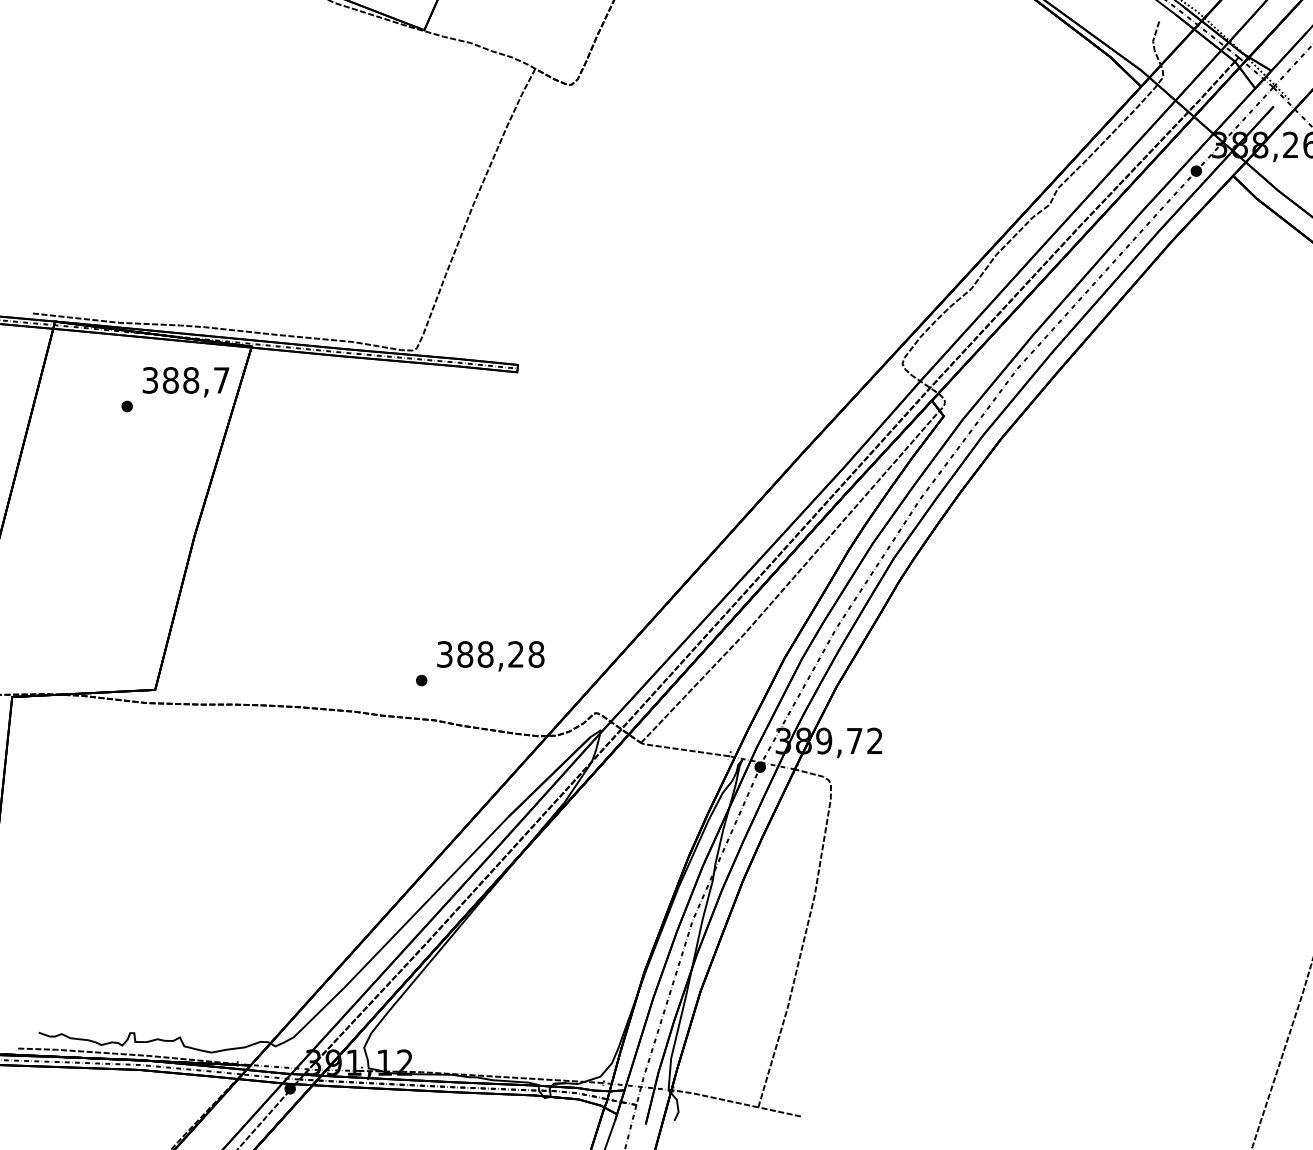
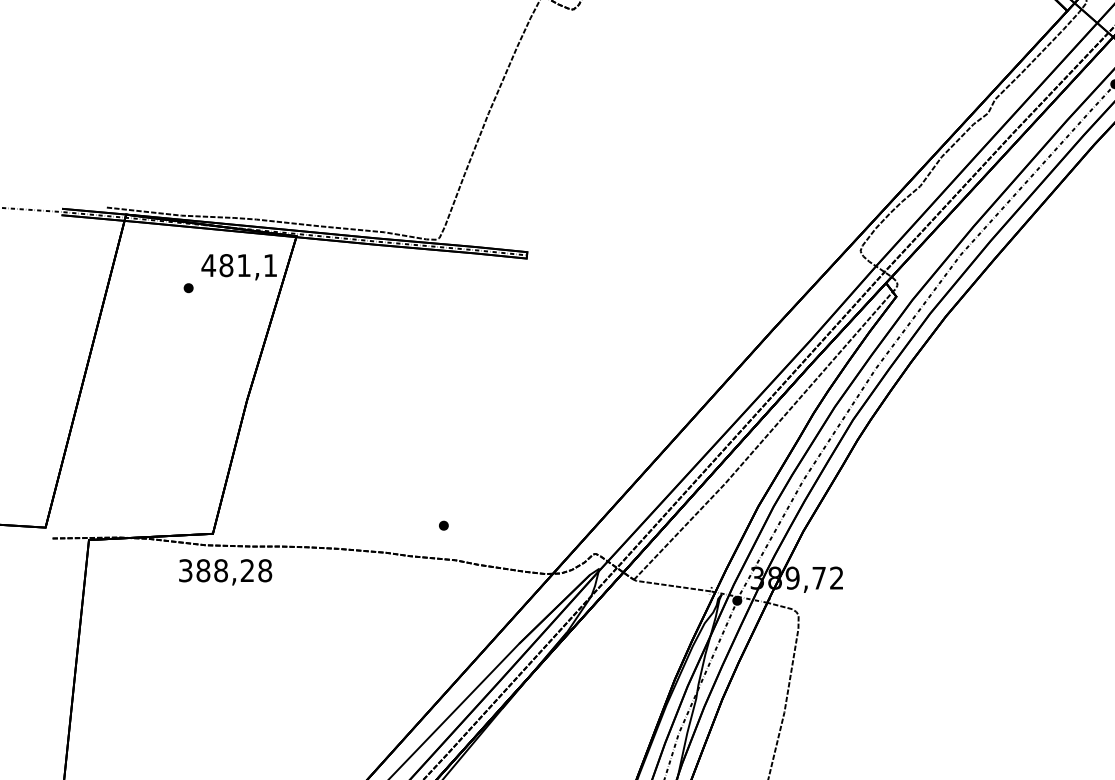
text: (185, 380) -> (239, 265), 388,7 -> 481,1
text: (490, 656) -> (225, 572), moved

